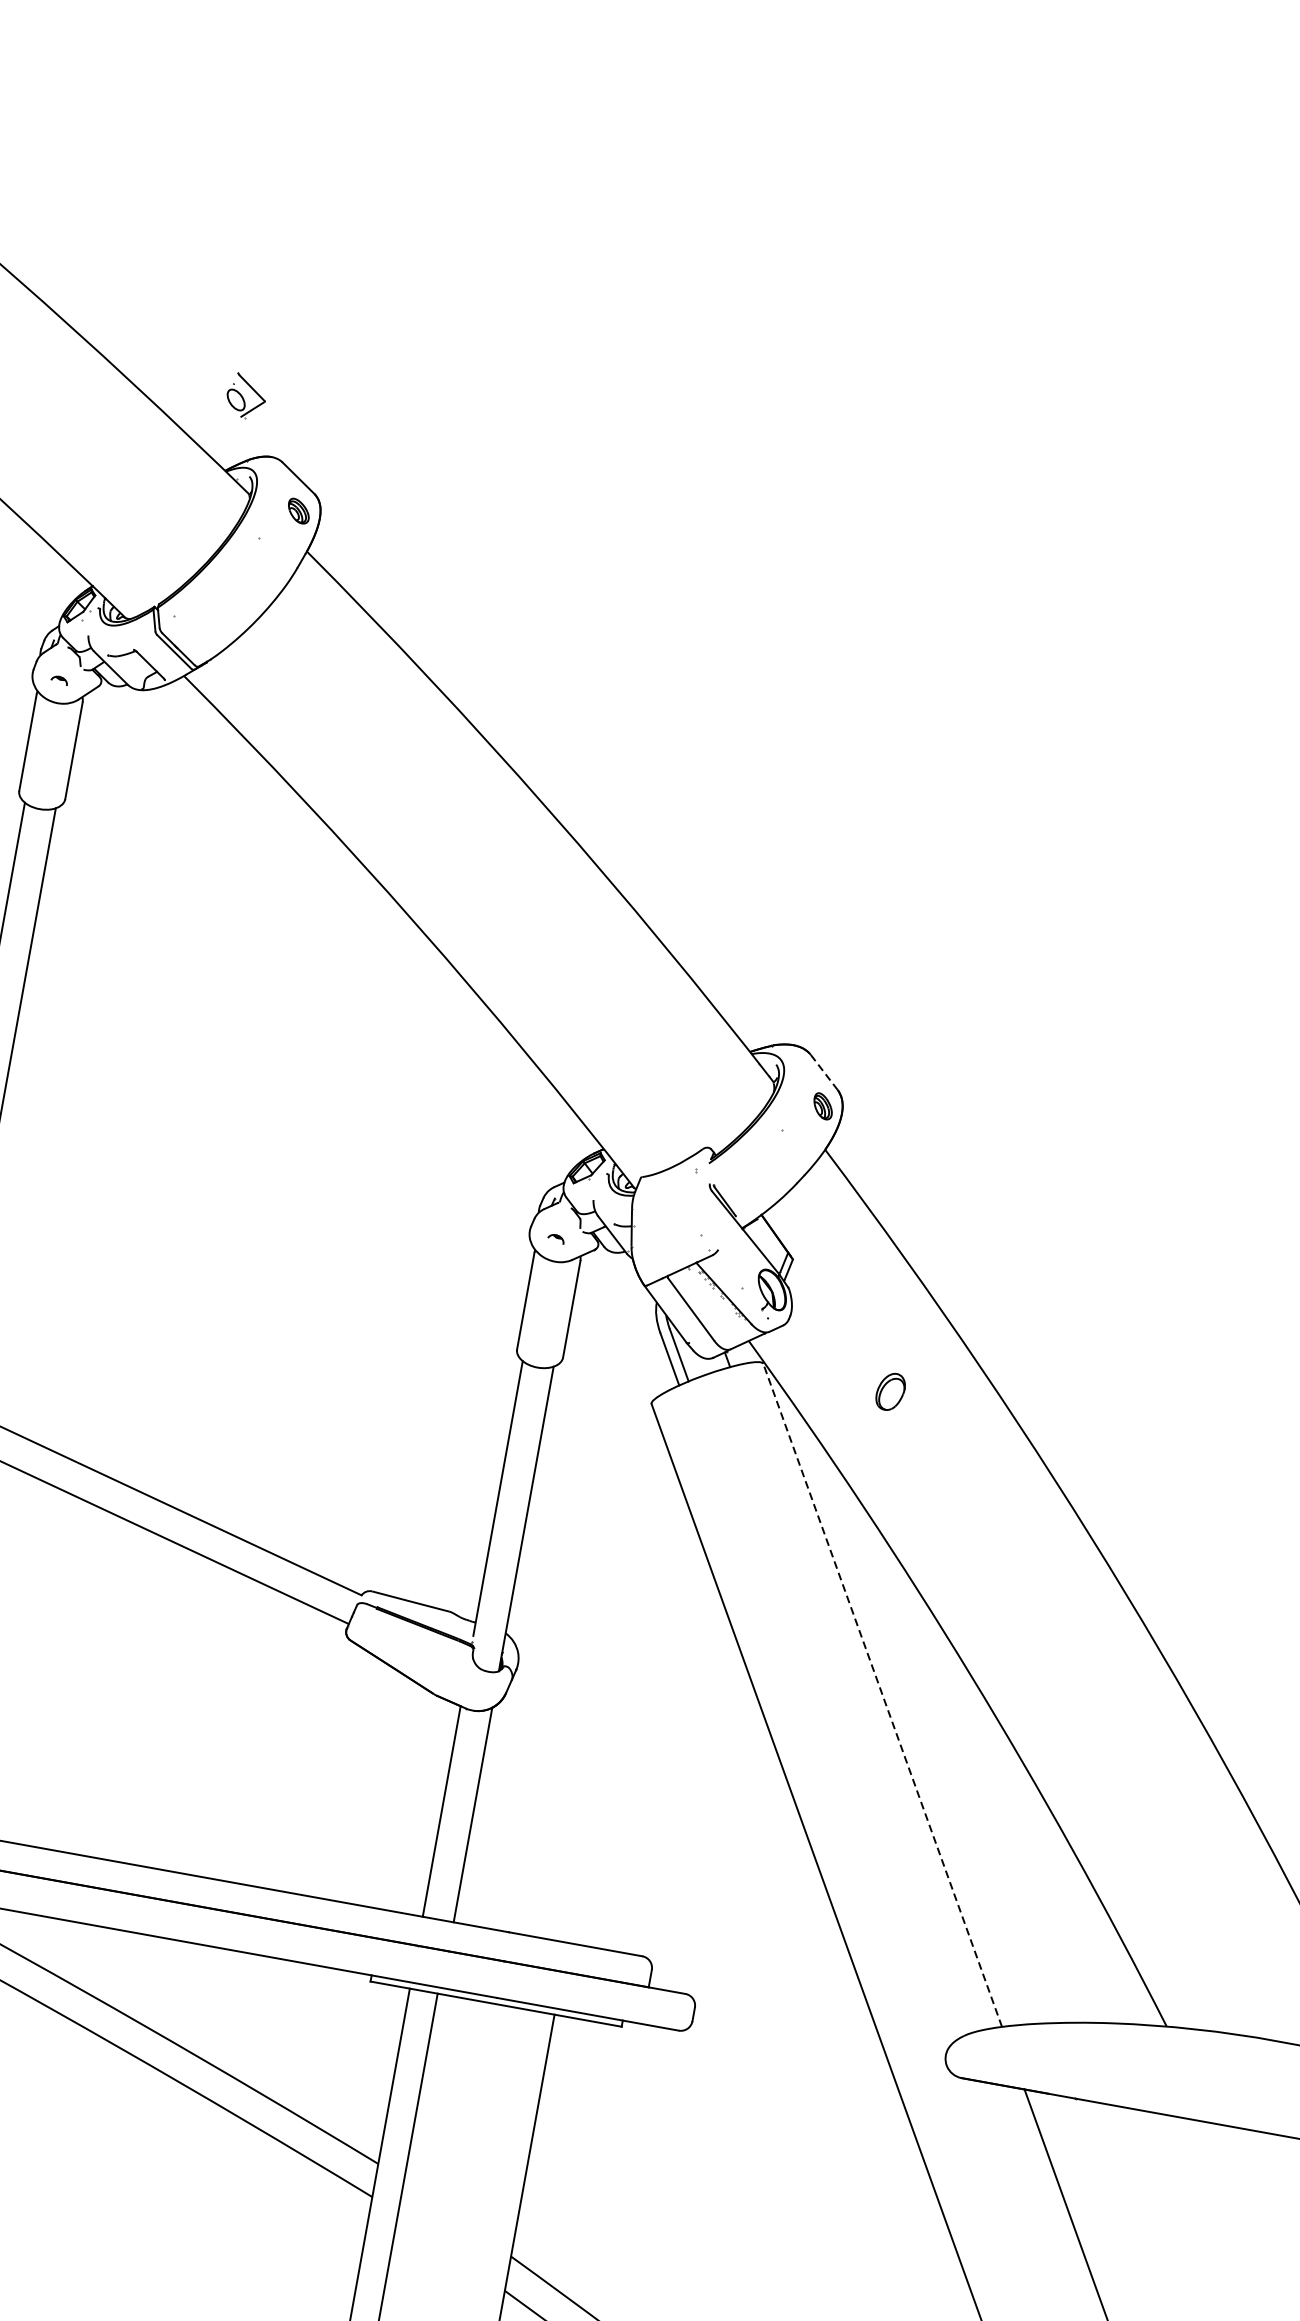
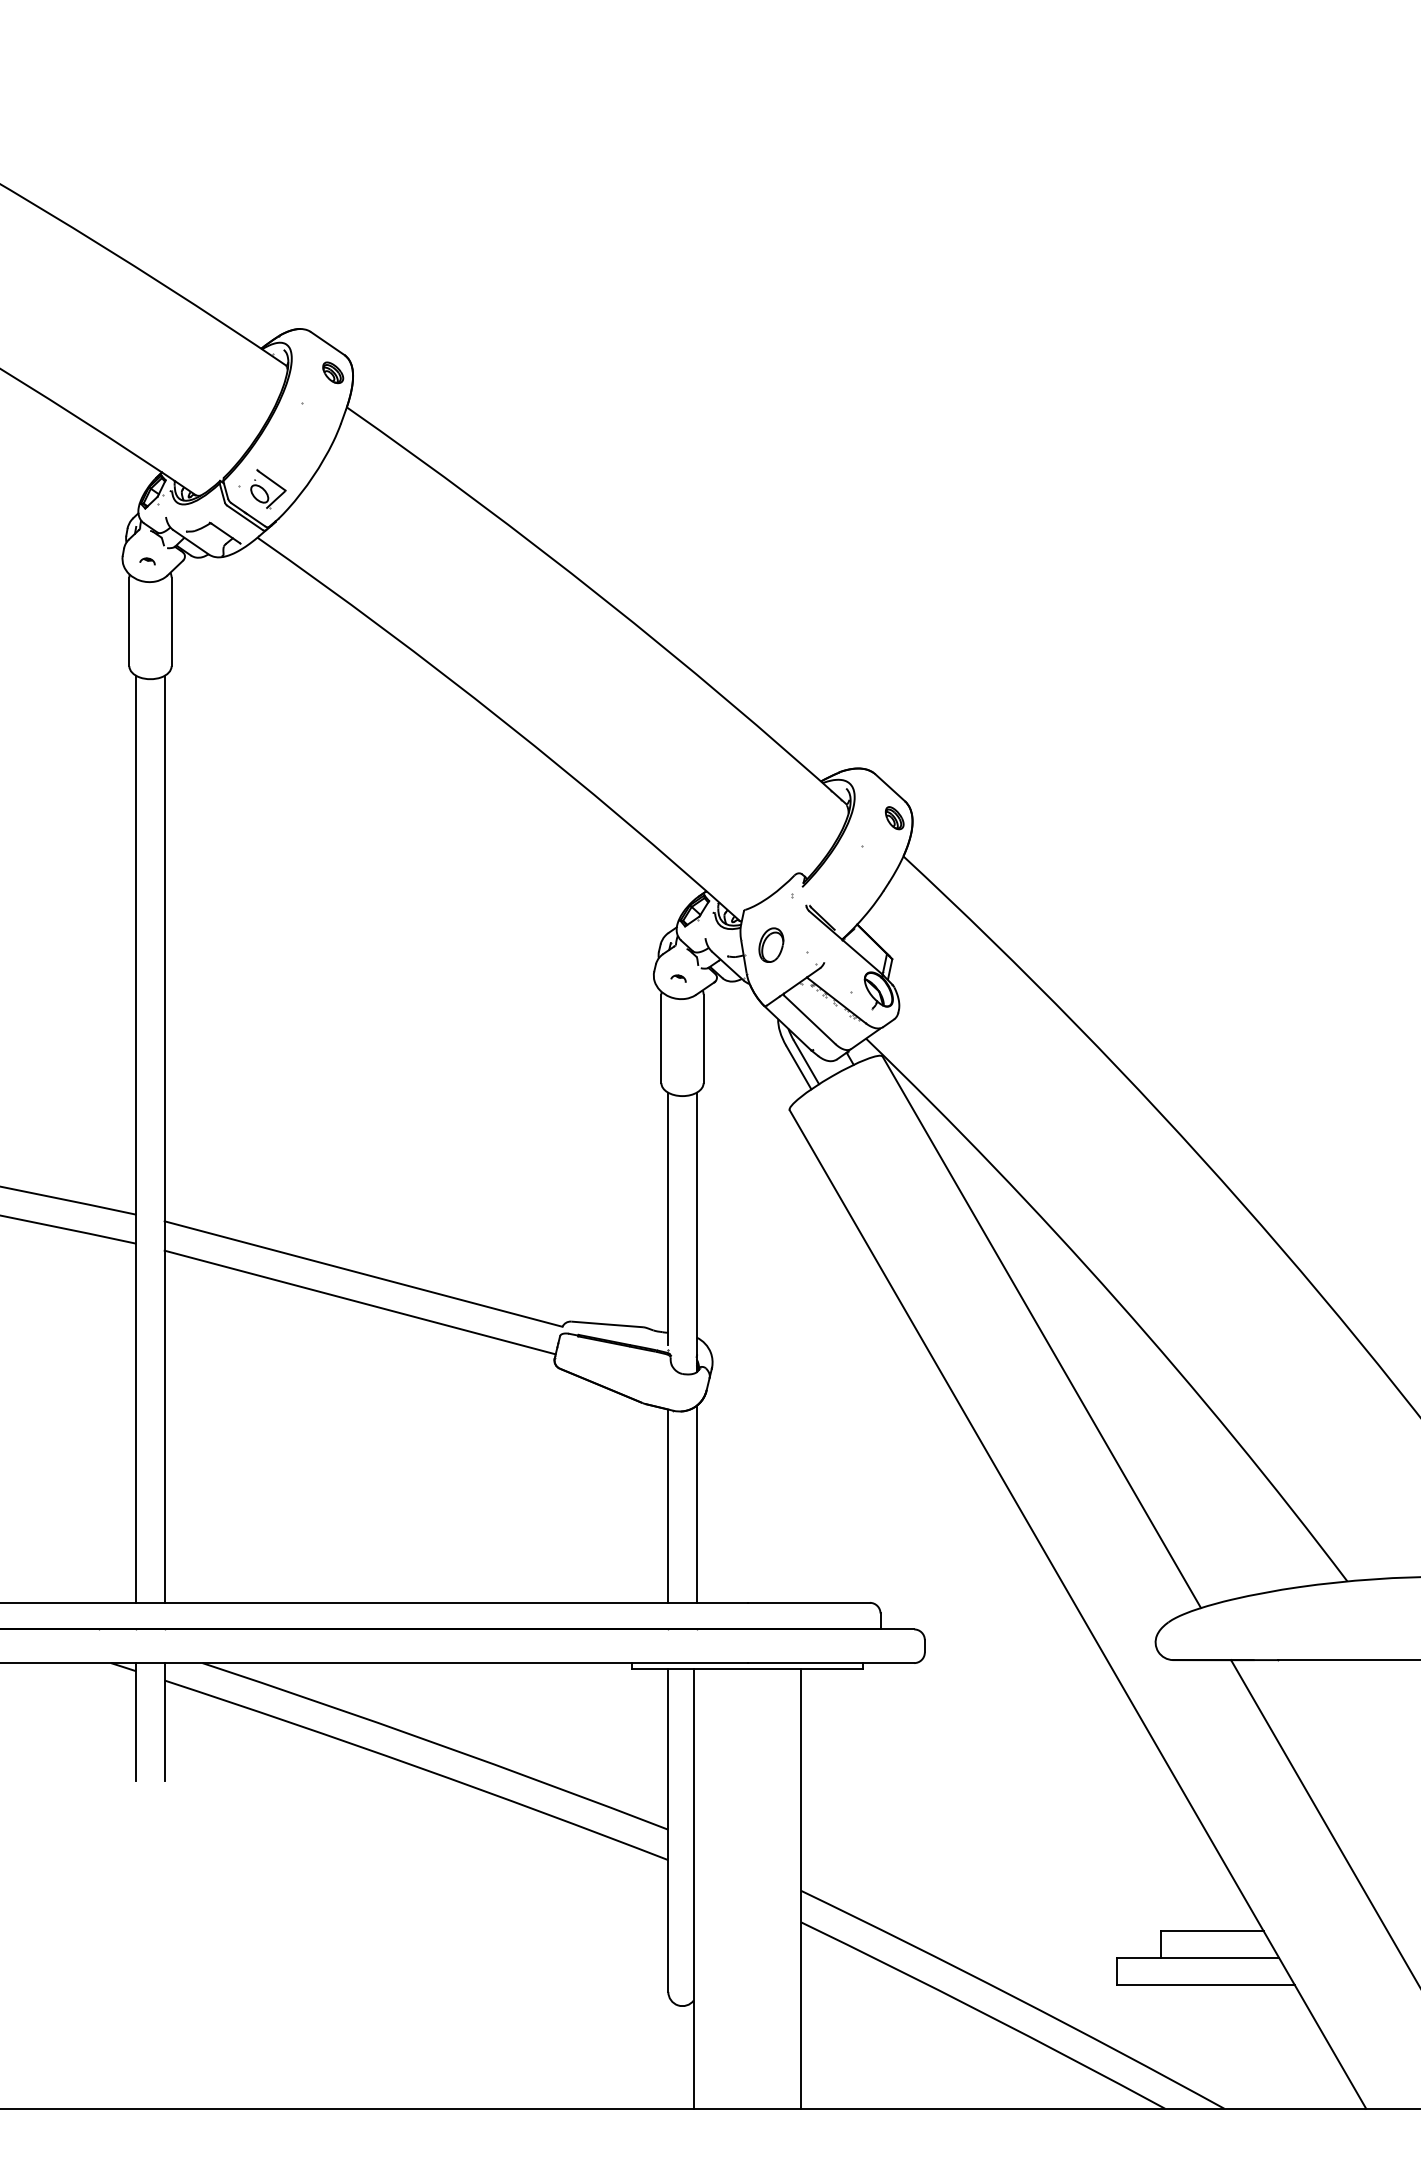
part: (246, 395) -> (268, 488), moved
line: (824, 1072) -> (890, 787), dashed -> solid
part: (890, 1391) -> (771, 944), moved
line: (882, 1694) -> (1041, 1331), dashed -> solid

